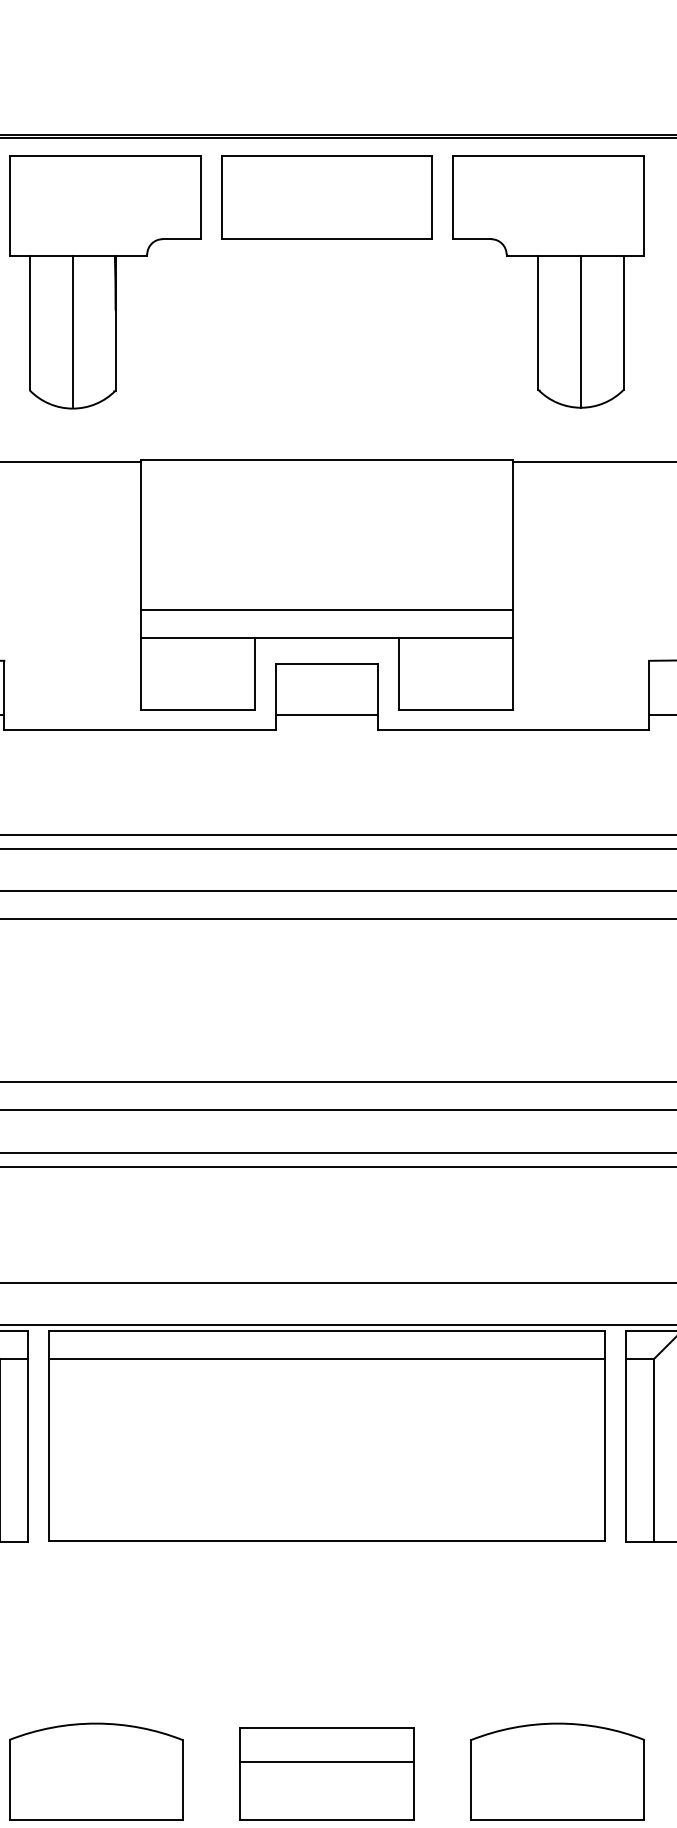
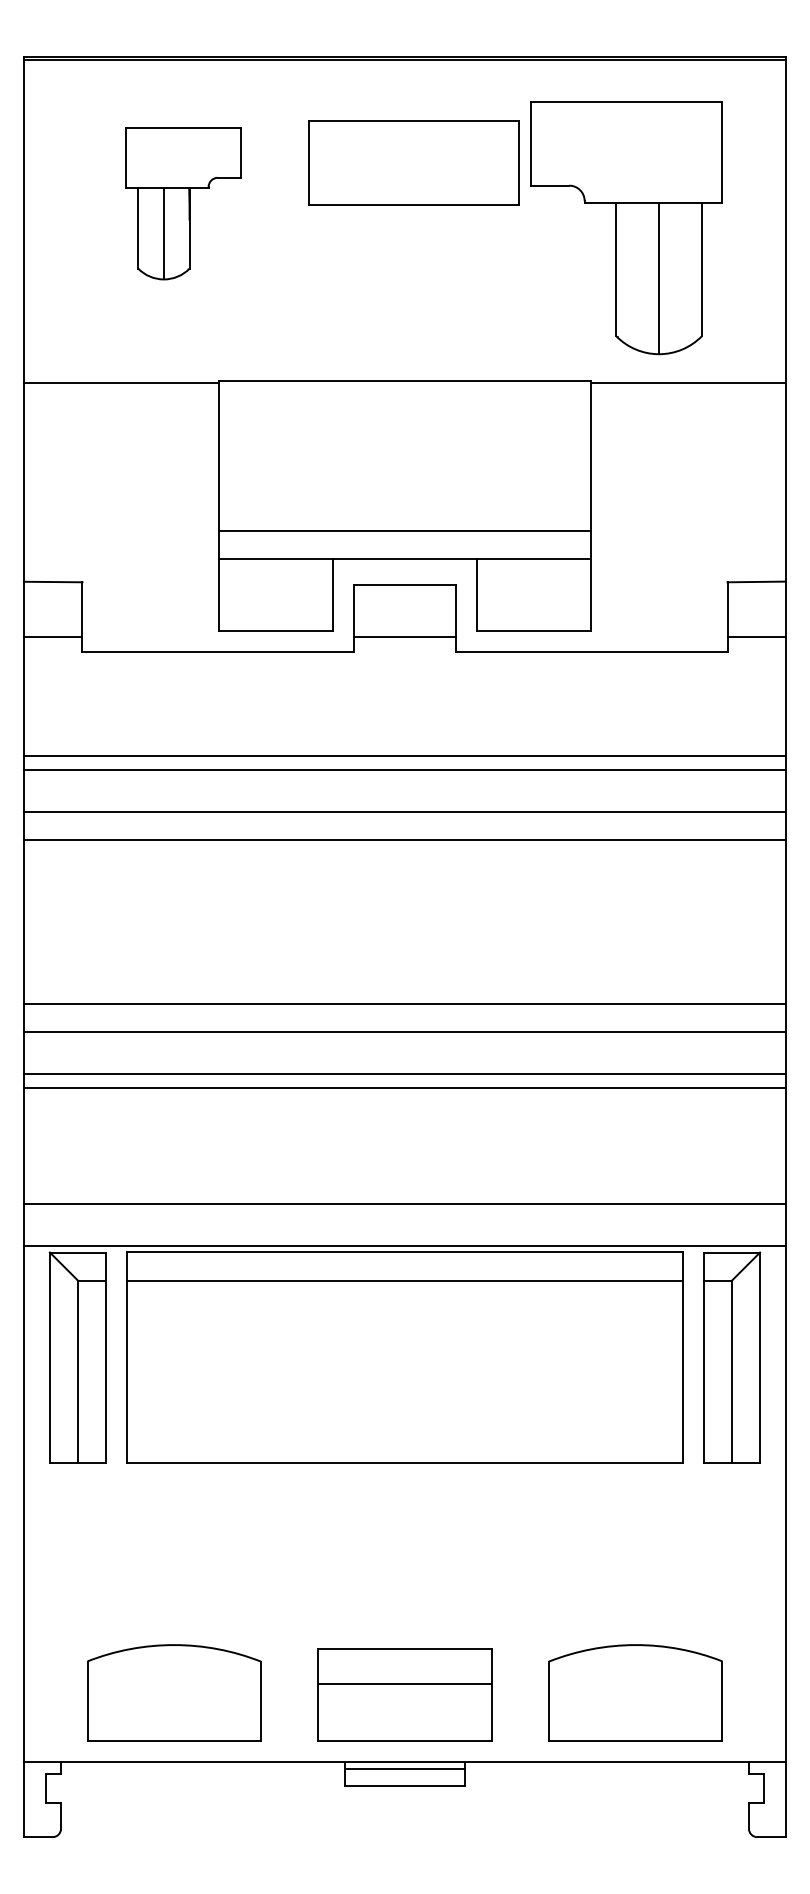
part: (326, 197) -> (413, 162), moved
part: (105, 282) -> (183, 203), size x0.6
part: (548, 282) -> (626, 228), moved

